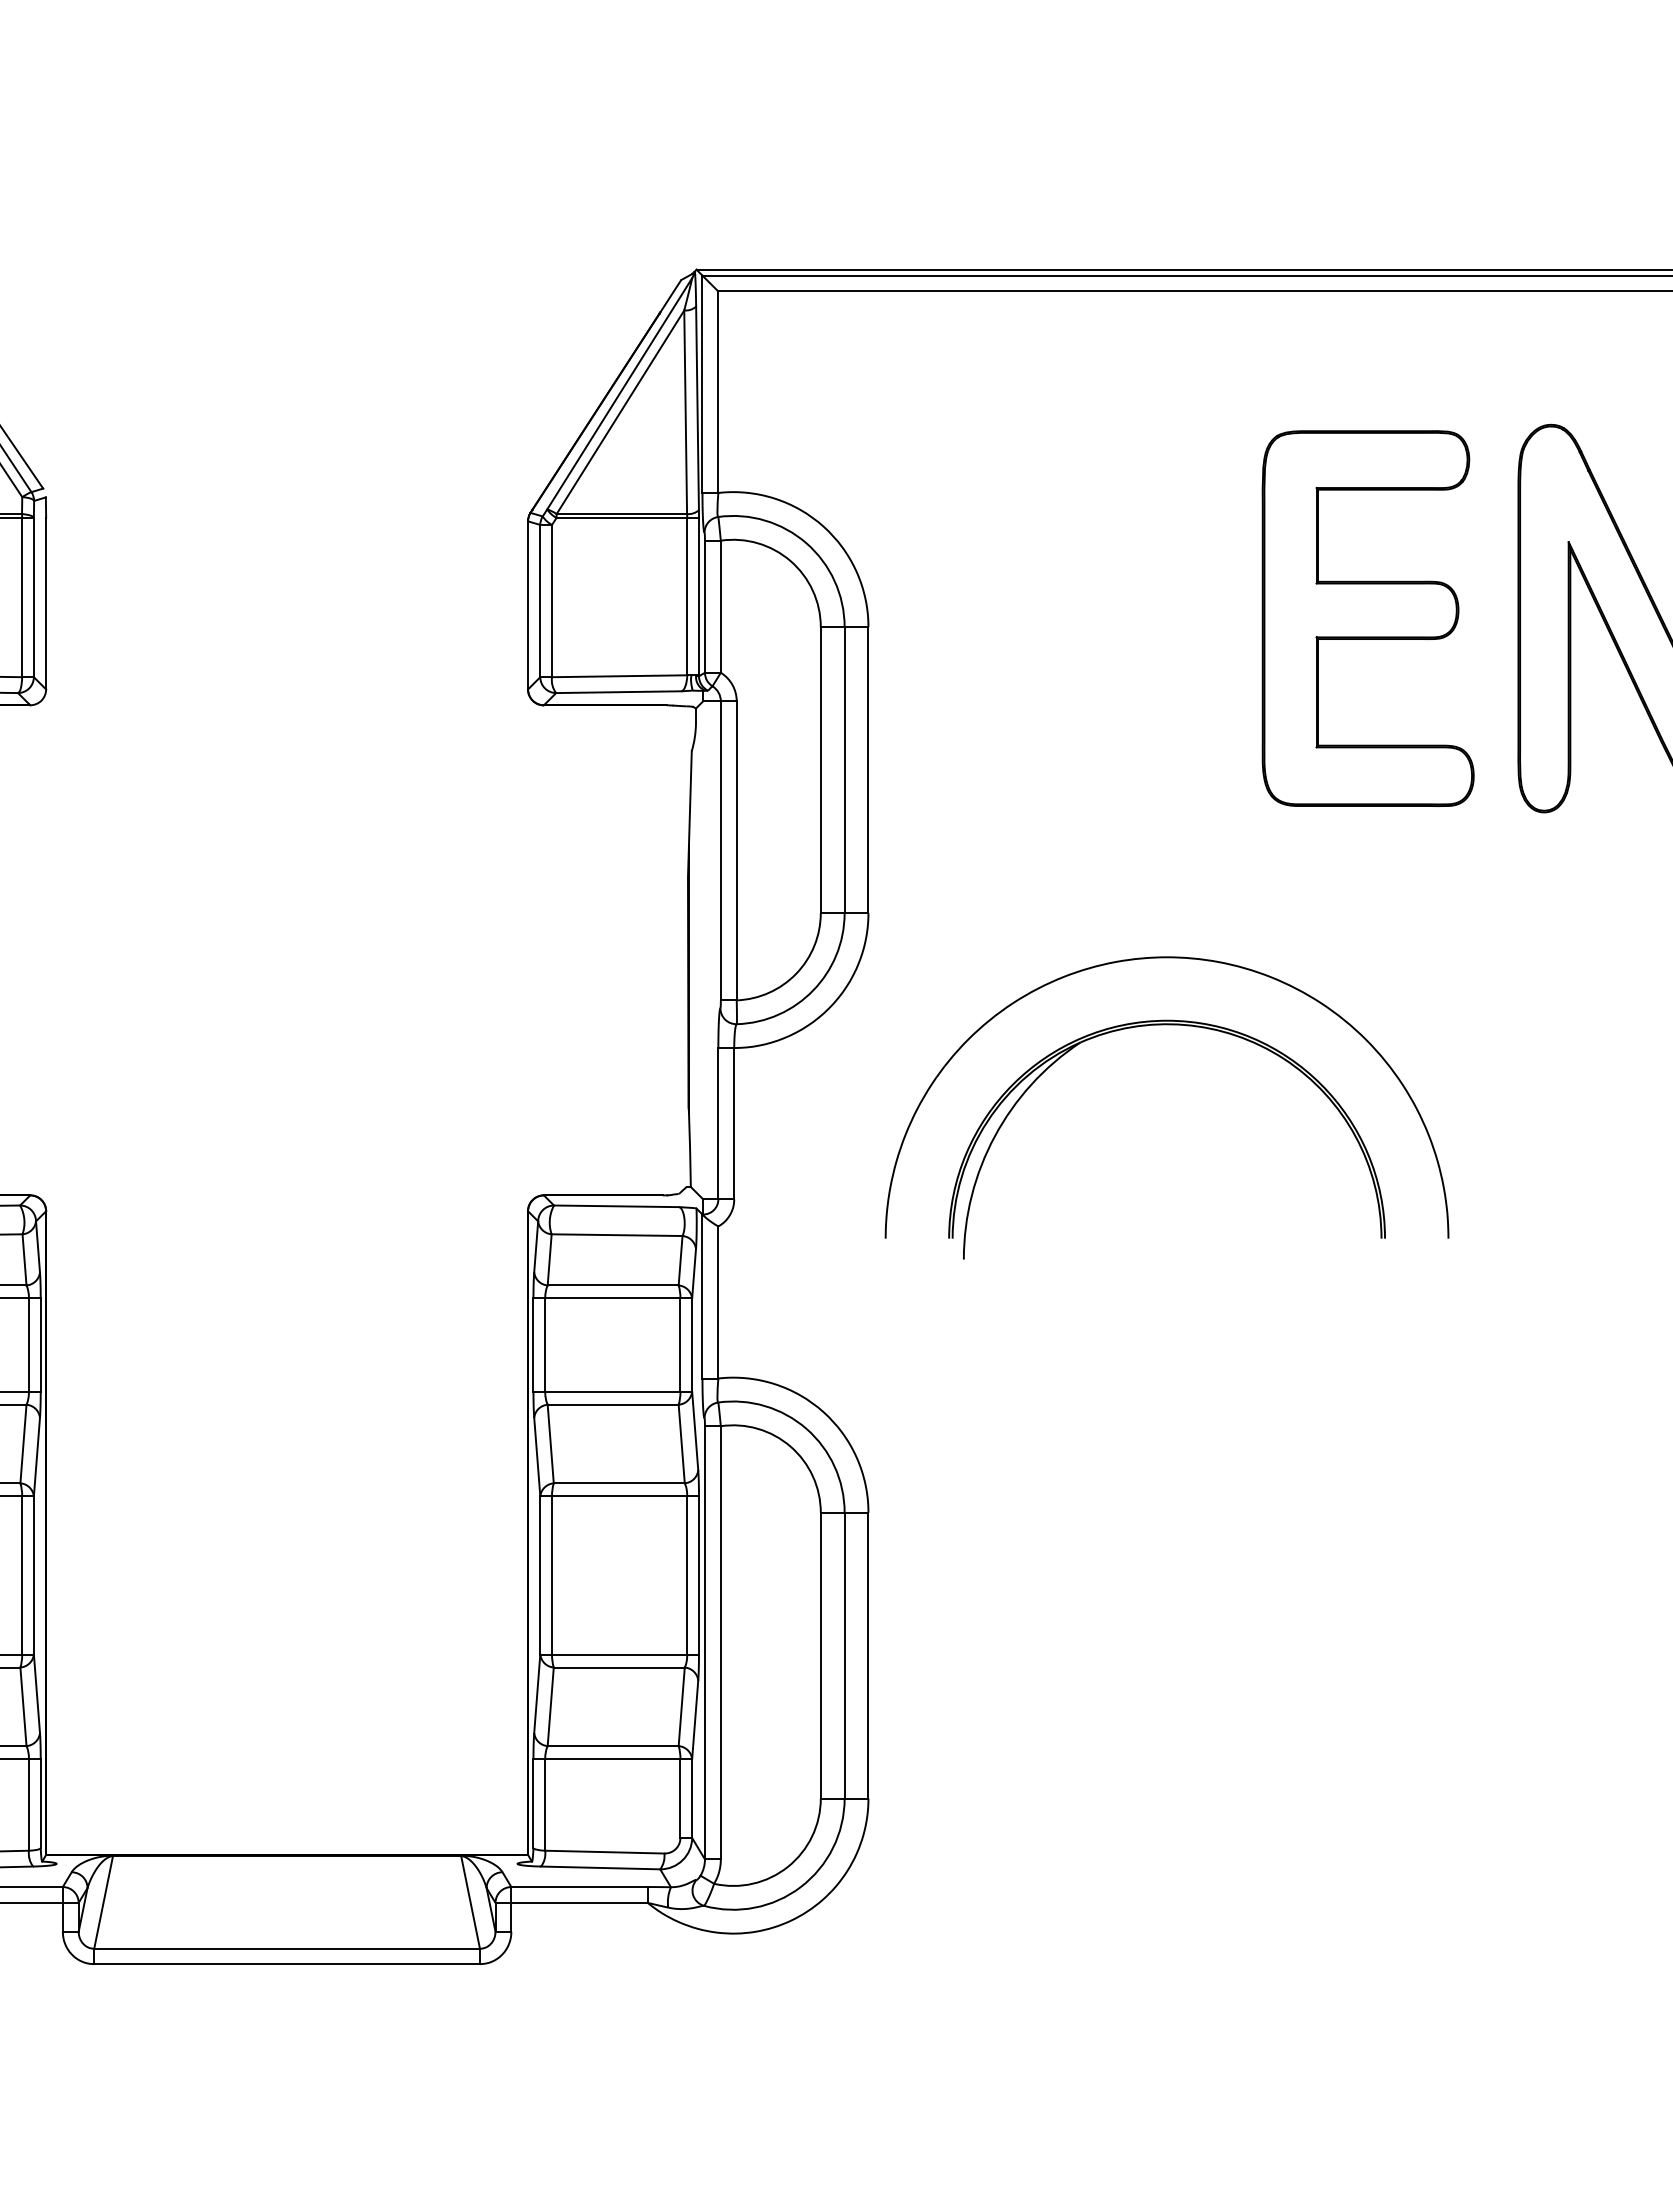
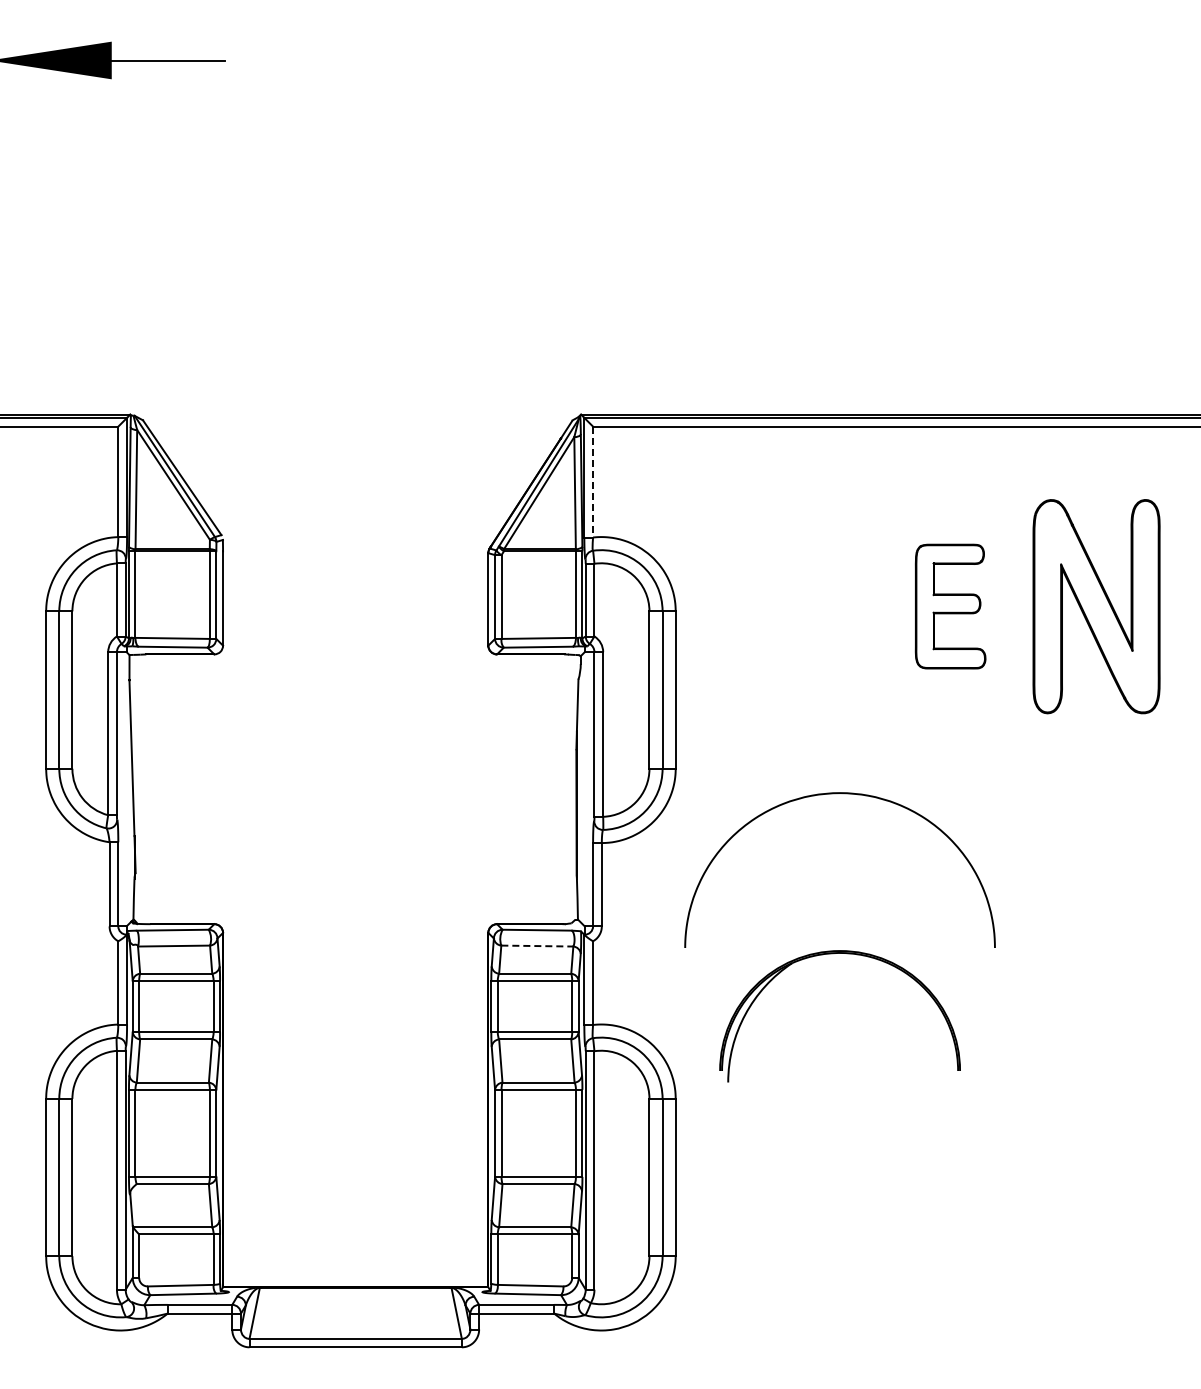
line: (719, 393) -> (593, 482), solid -> dashed
part: (1367, 618) -> (950, 606), size x0.6
part: (1155, 1027) -> (833, 954), moved
line: (617, 1235) -> (537, 946), solid -> dashed

